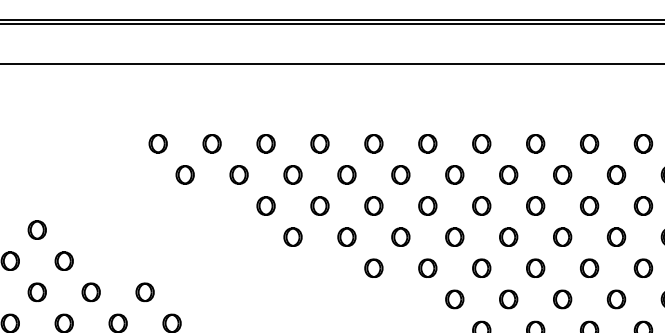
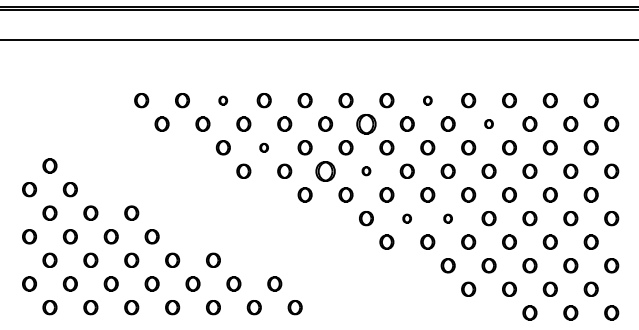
part: (264, 143) -> (222, 100), size x0.6
part: (535, 143) -> (427, 100), size x0.6
part: (454, 174) -> (366, 123), size x1.4
part: (615, 174) -> (488, 123), size x0.6
part: (318, 205) -> (263, 147), size x0.6
part: (400, 236) -> (325, 170), size x1.4
part: (454, 236) -> (366, 170), size x0.6
part: (507, 299) -> (406, 218), size x0.6
part: (561, 299) -> (447, 218), size x0.6

